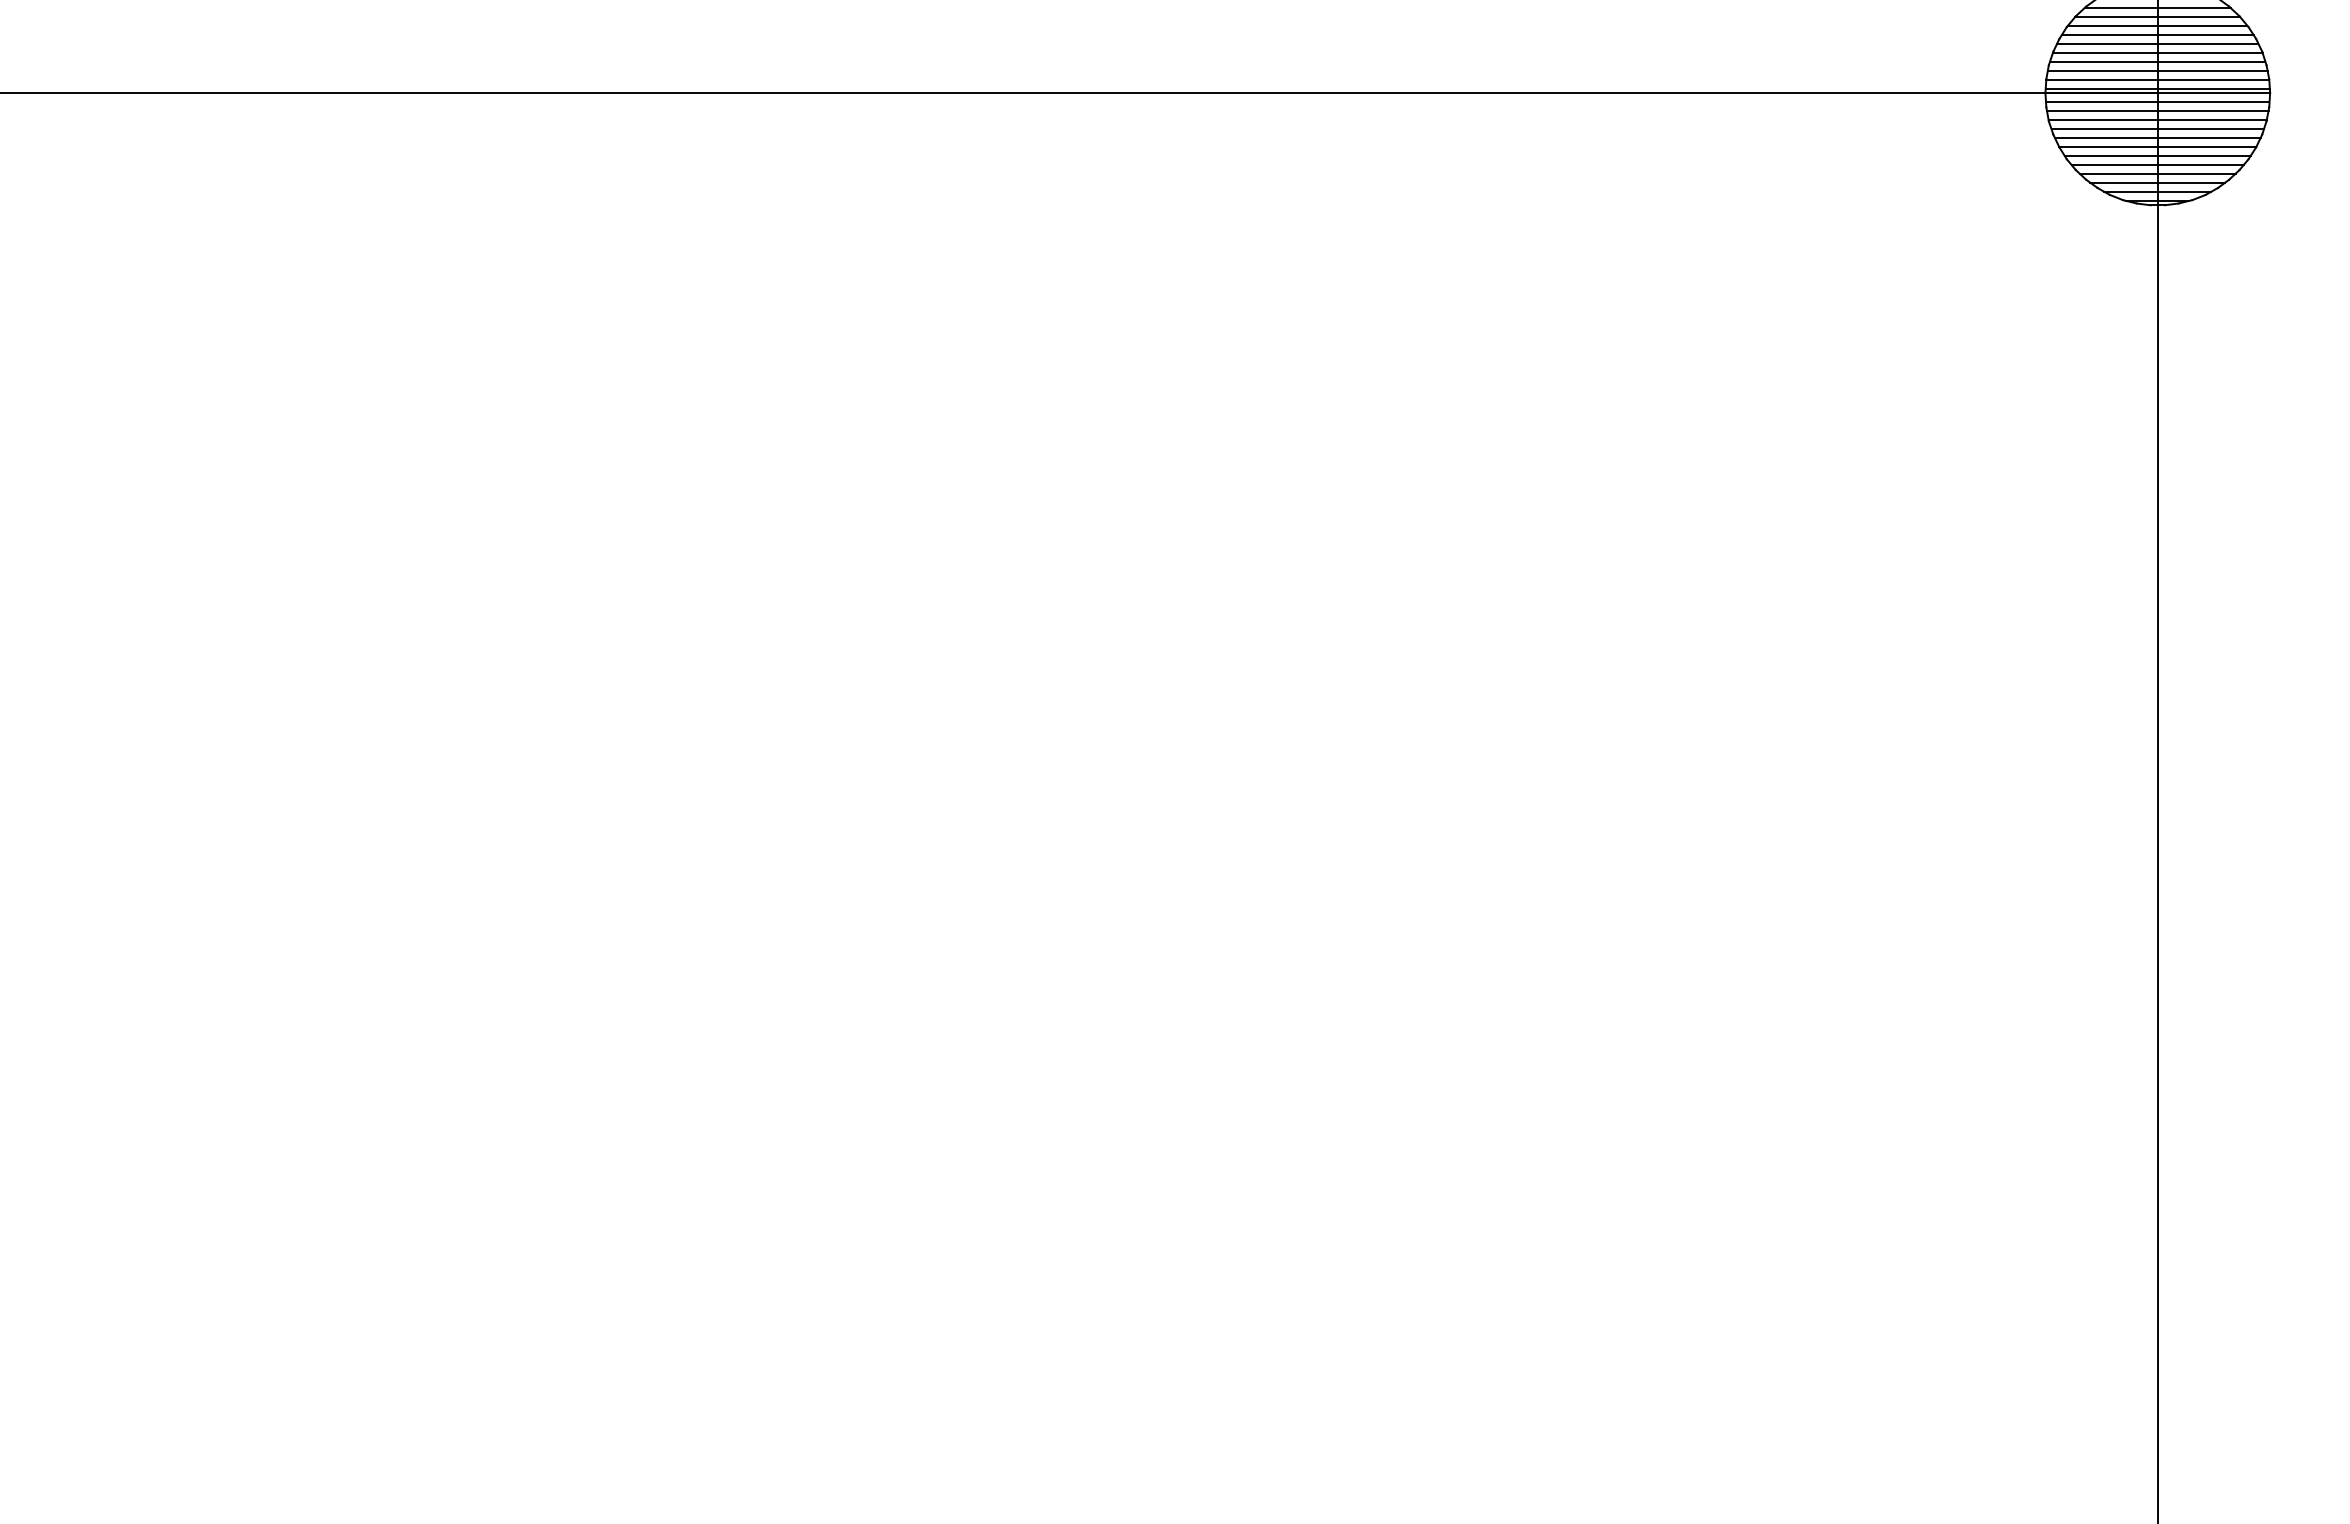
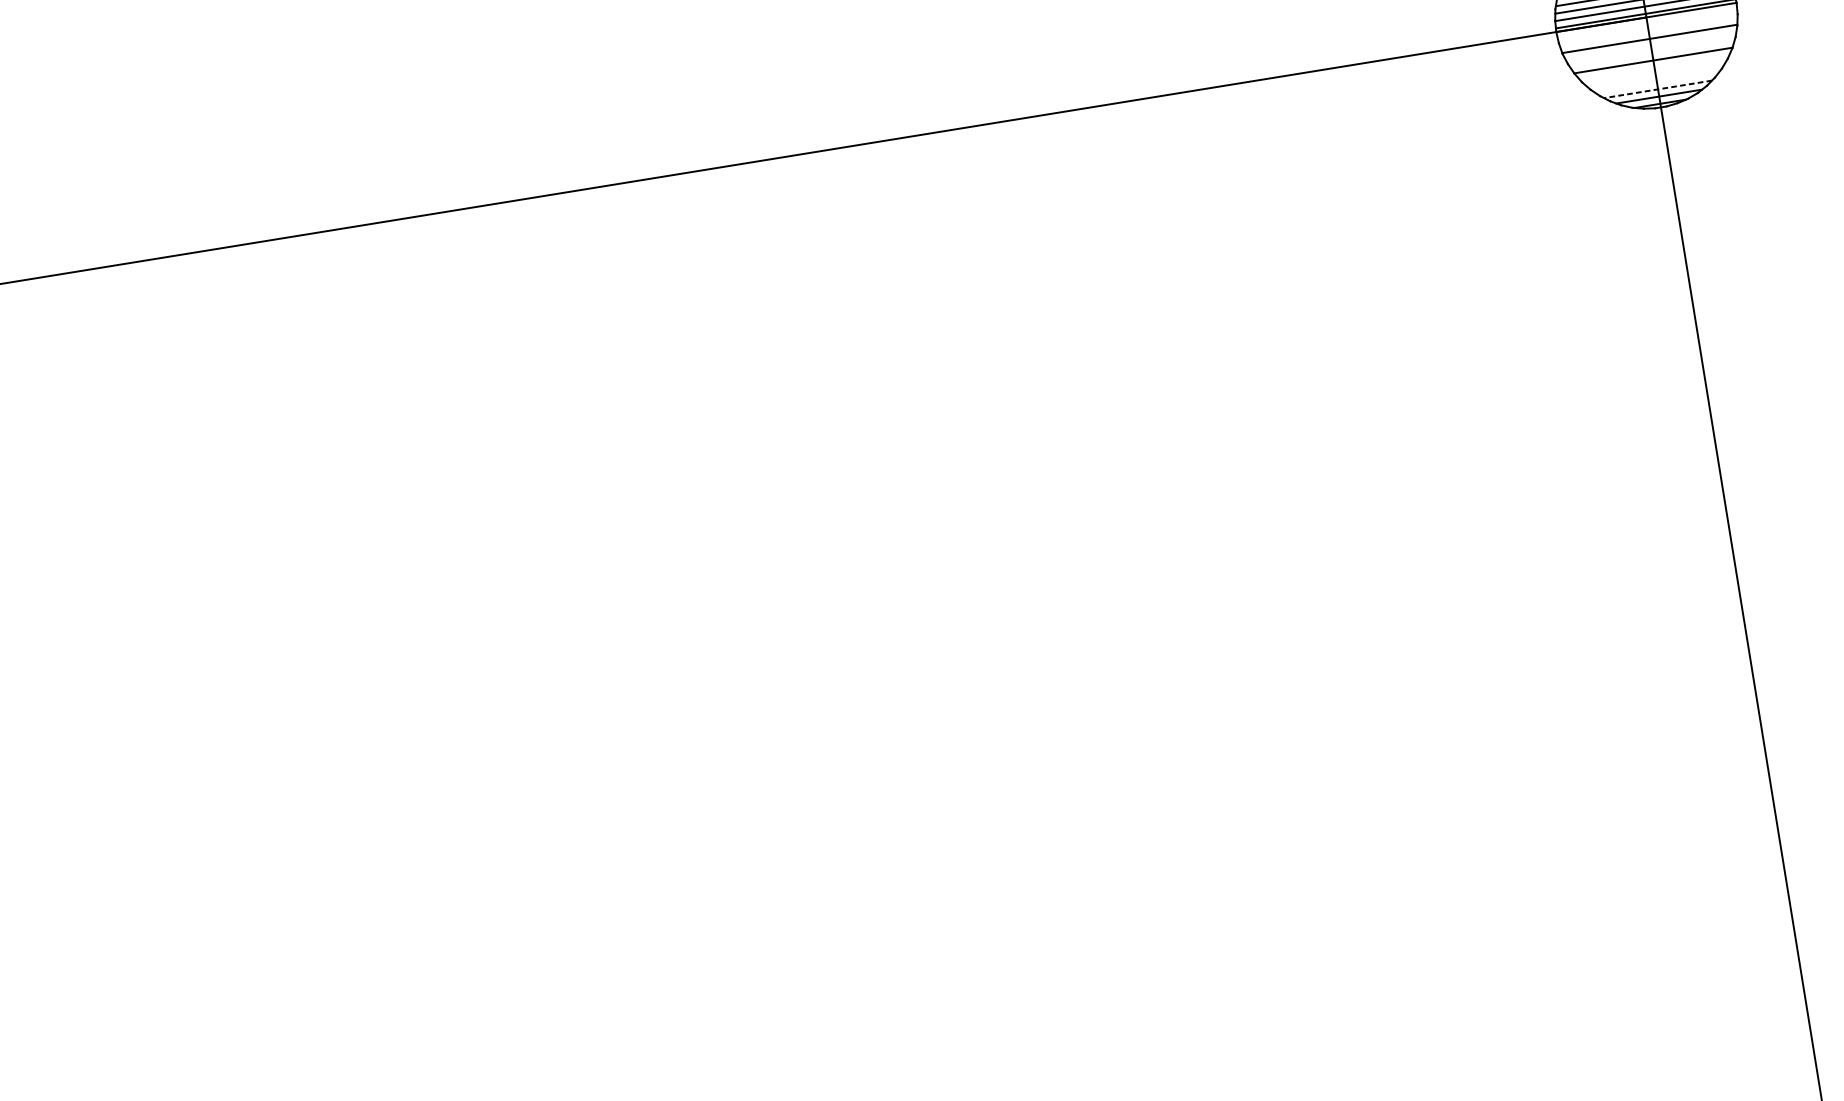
line: (2157, 101) -> (1647, 24), removed
line: (2157, 110) -> (1648, 31), removed
line: (2157, 128) -> (1650, 45), removed
line: (2157, 137) -> (1651, 53), removed
line: (2157, 155) -> (1654, 67), removed
line: (2157, 164) -> (1655, 74), removed
line: (2157, 173) -> (1656, 81), removed
line: (2157, 182) -> (1657, 89), solid -> dashed

